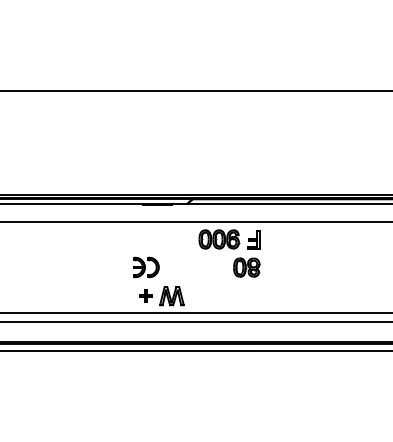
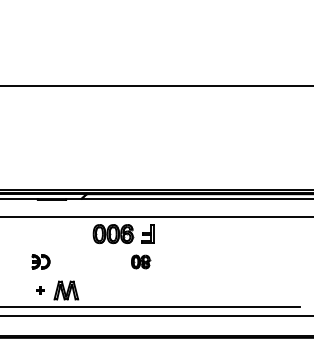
part: (146, 267) -> (41, 261), size x0.7
part: (246, 267) -> (140, 261), size x0.7
part: (145, 295) -> (40, 289), size x0.6

